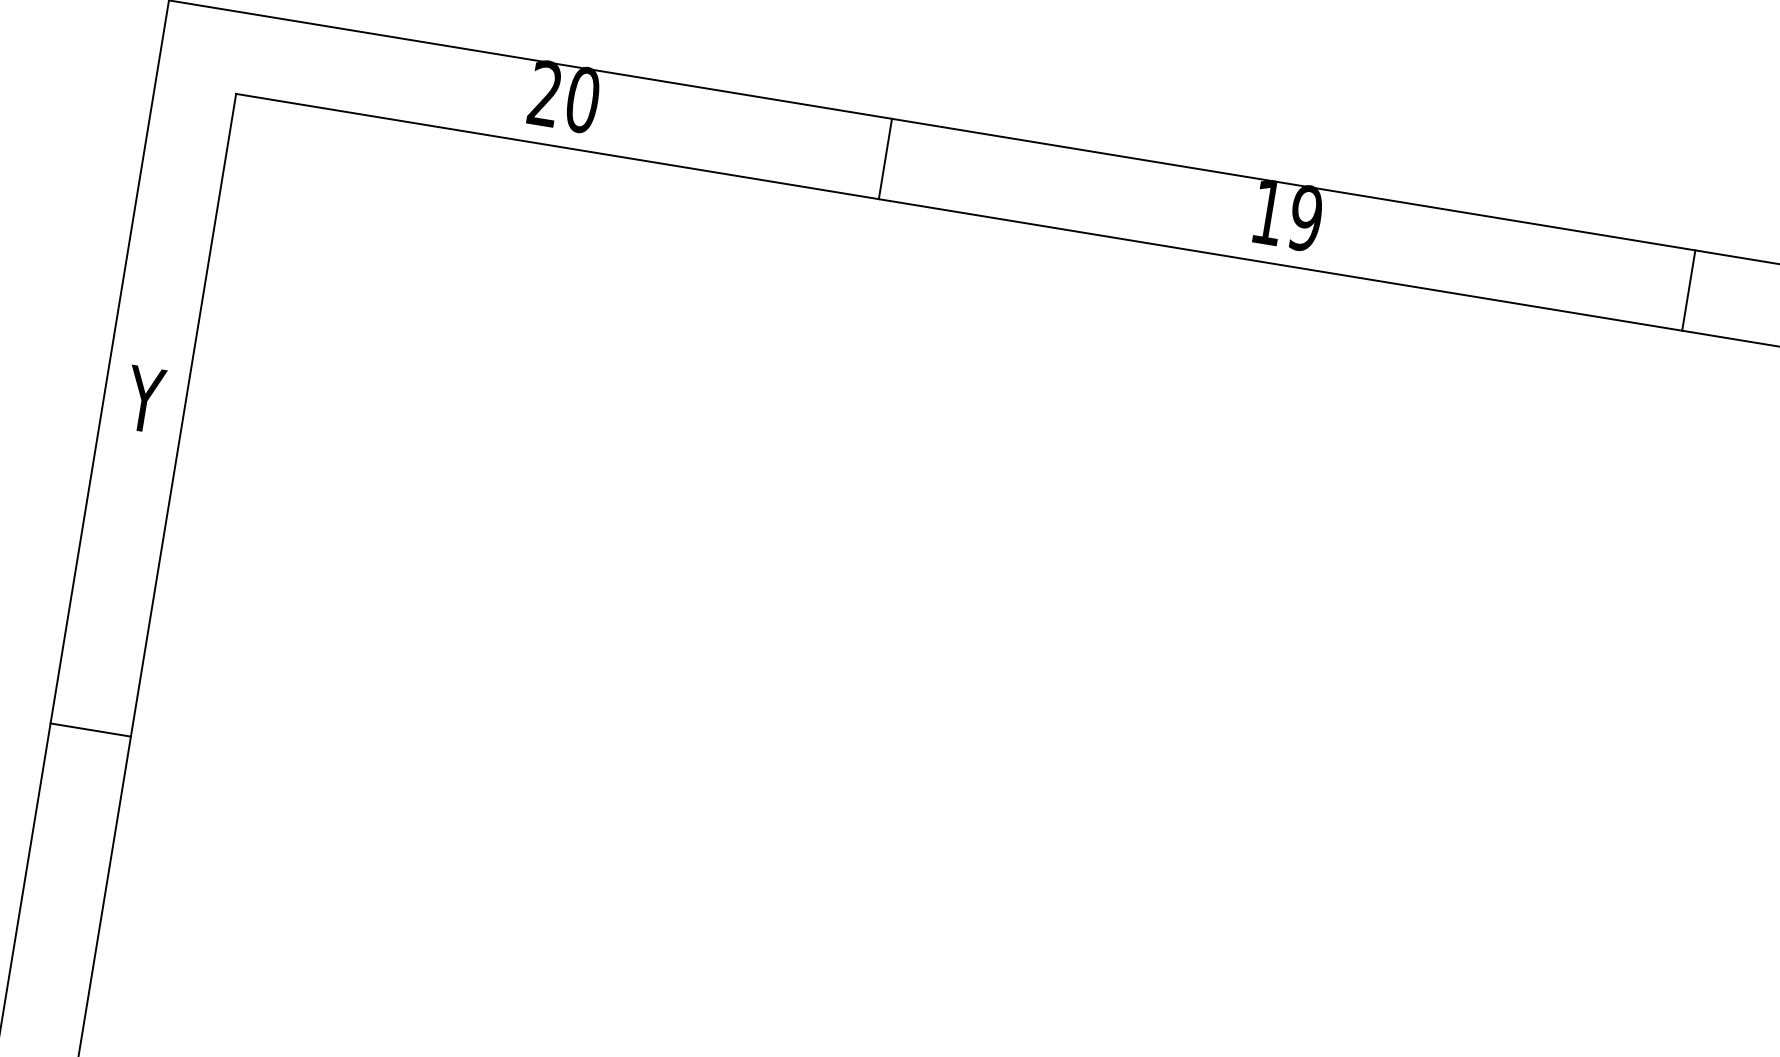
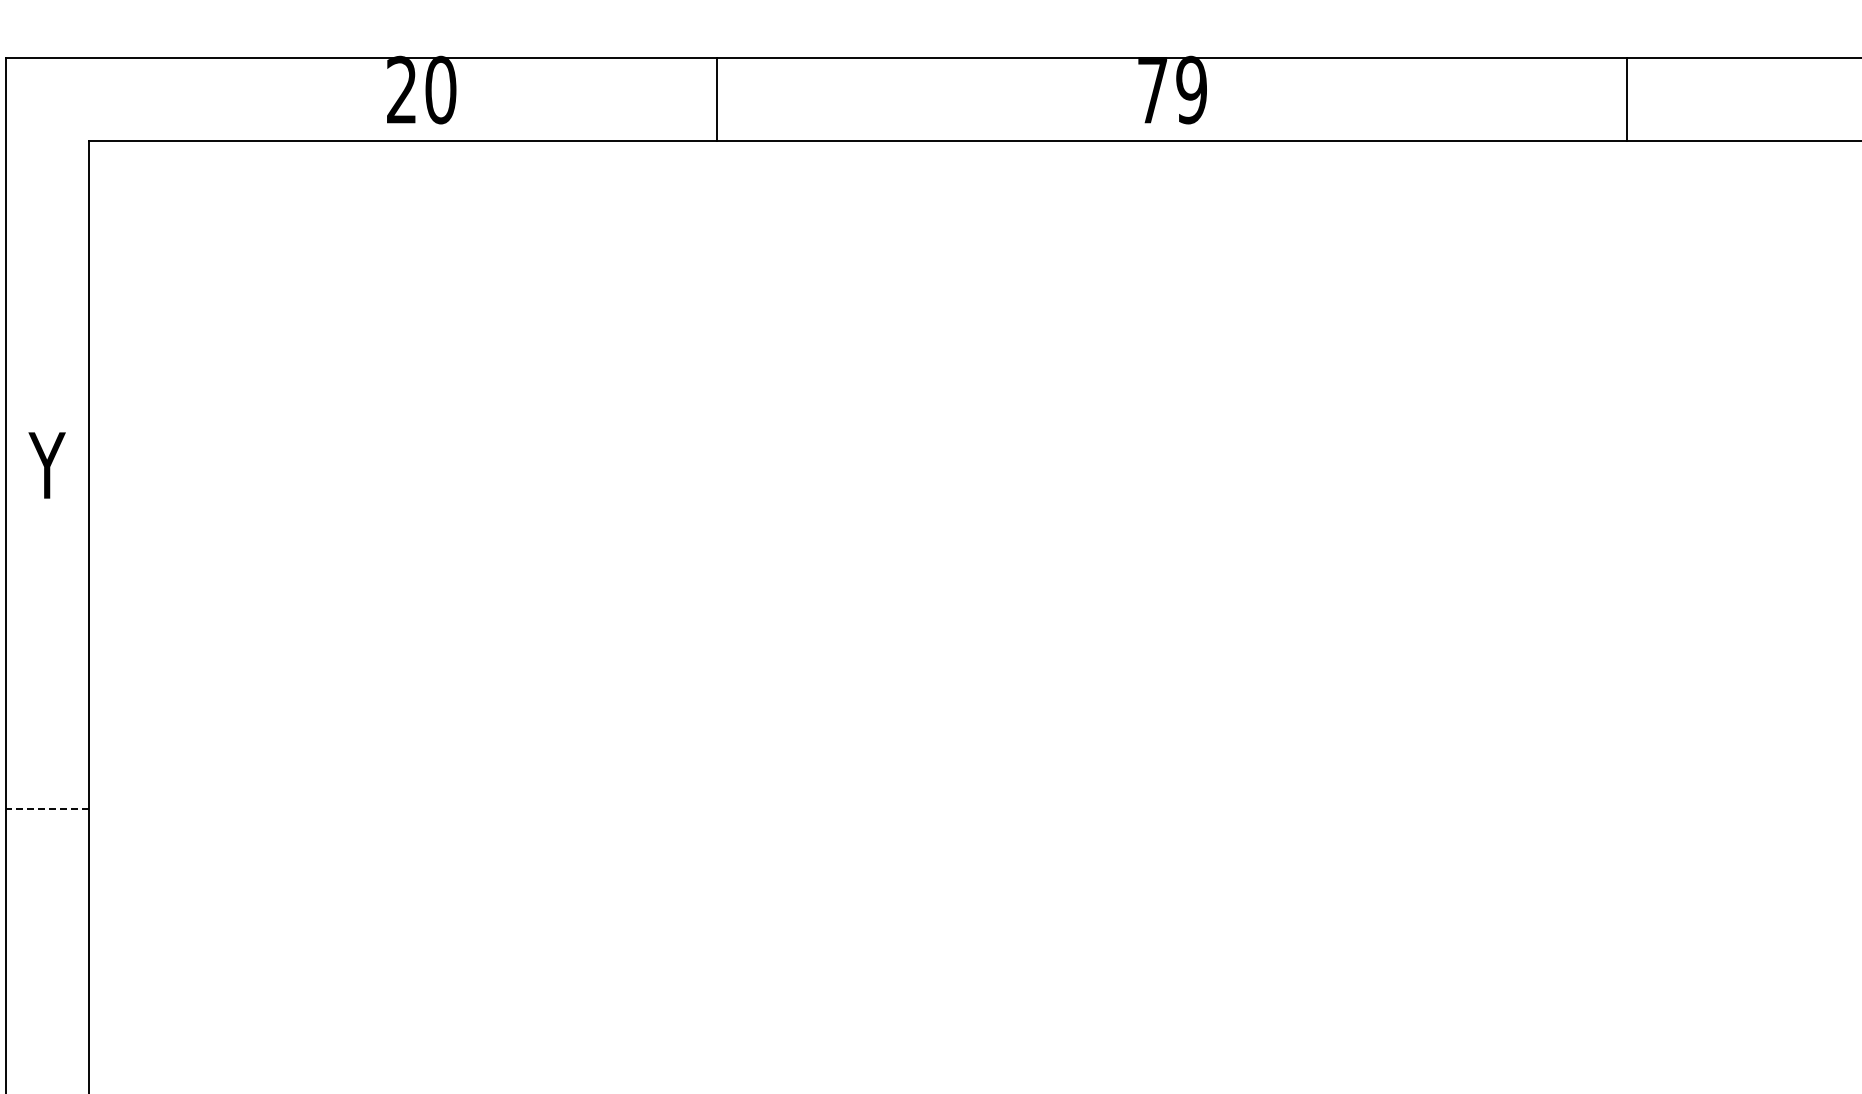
line: (885, 158) -> (716, 99), moved
text: (1267, 213) -> (1152, 91), 19 -> 79
line: (1688, 290) -> (1626, 99), moved
line: (90, 729) -> (47, 808), solid -> dashed

